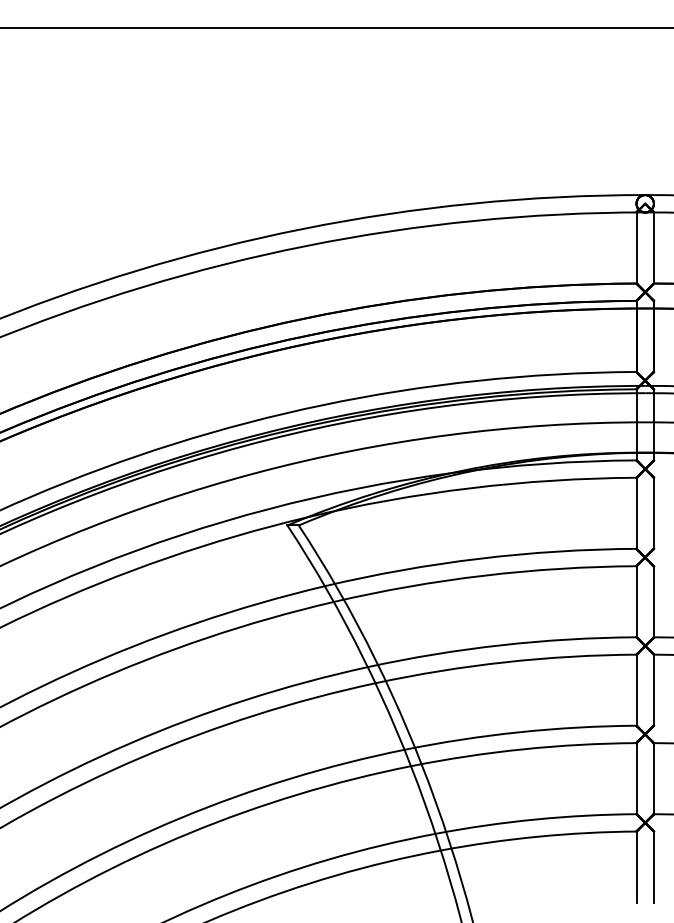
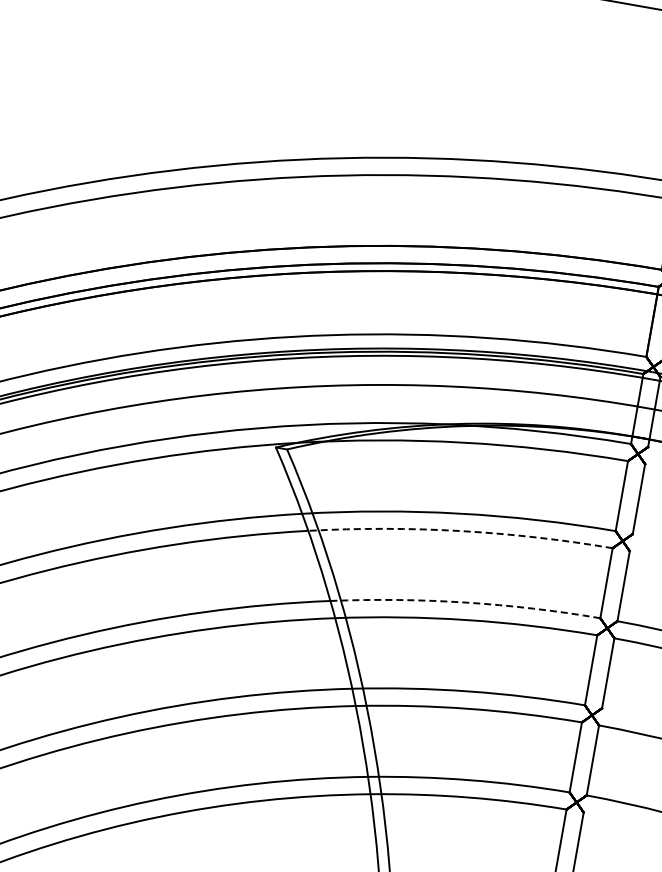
arc: (484, 575) -> (461, 530), solid -> dashed
arc: (501, 645) -> (465, 602), solid -> dashed

